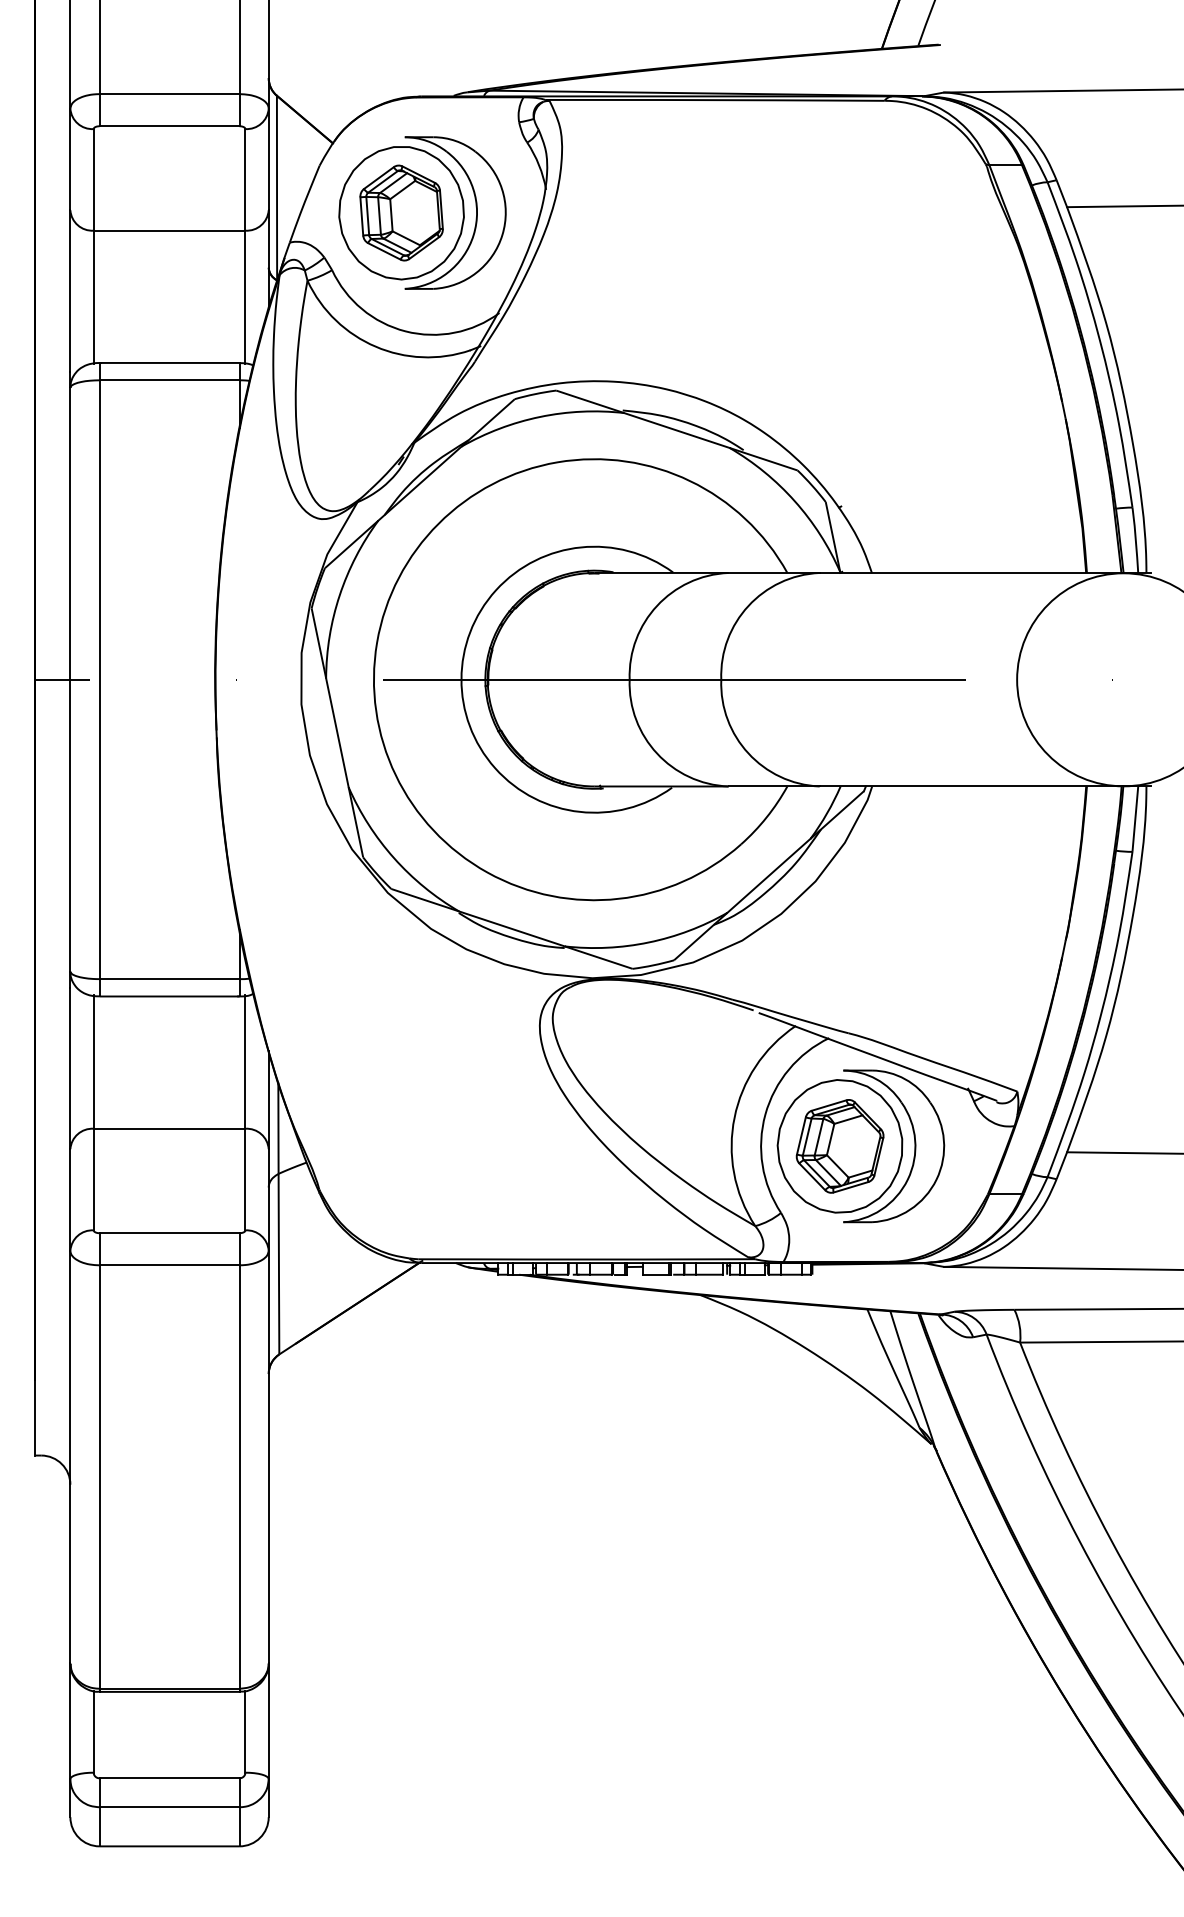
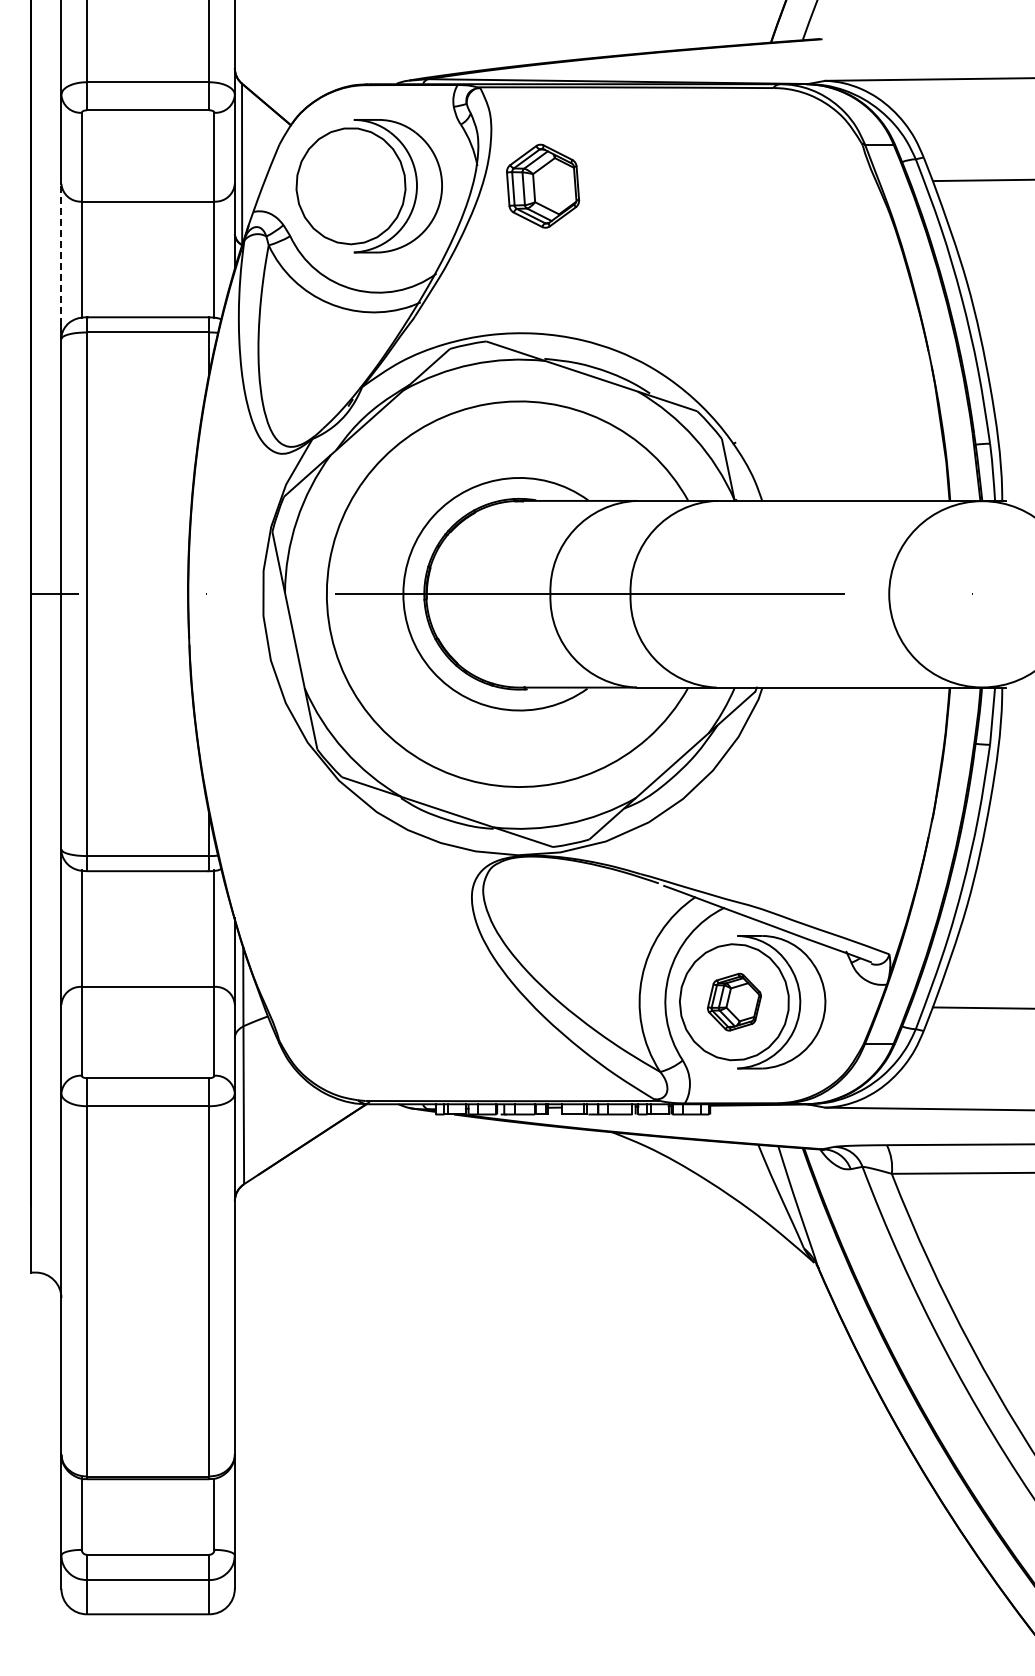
part: (402, 212) -> (543, 185), moved
line: (70, 291) -> (61, 254), solid -> dashed
part: (840, 1145) -> (734, 1001), size x0.7

